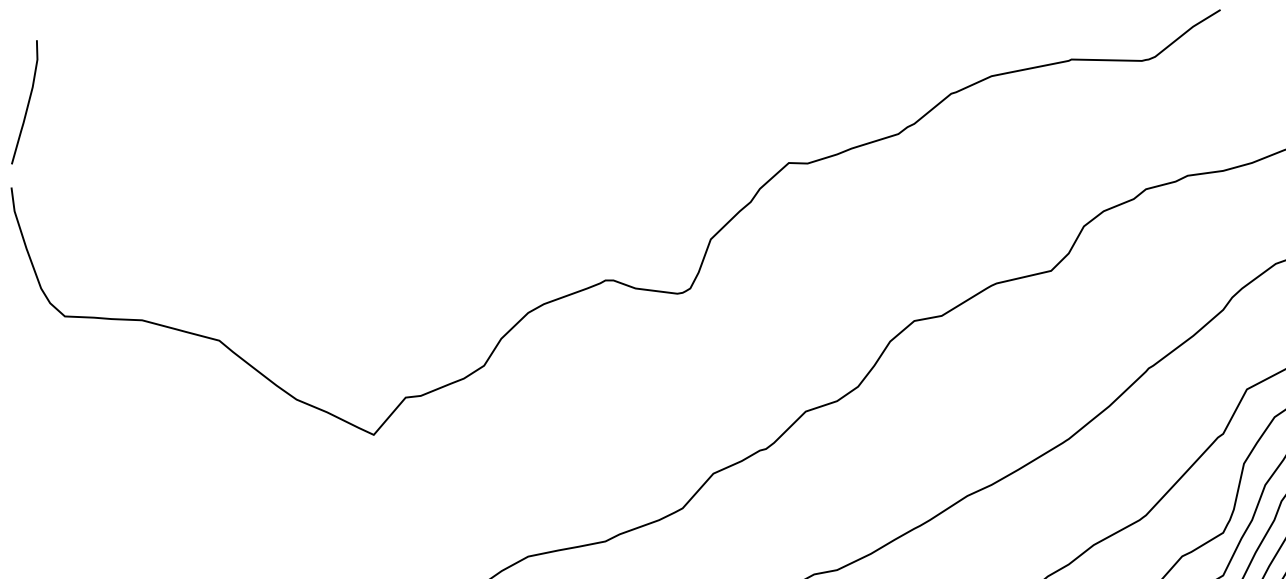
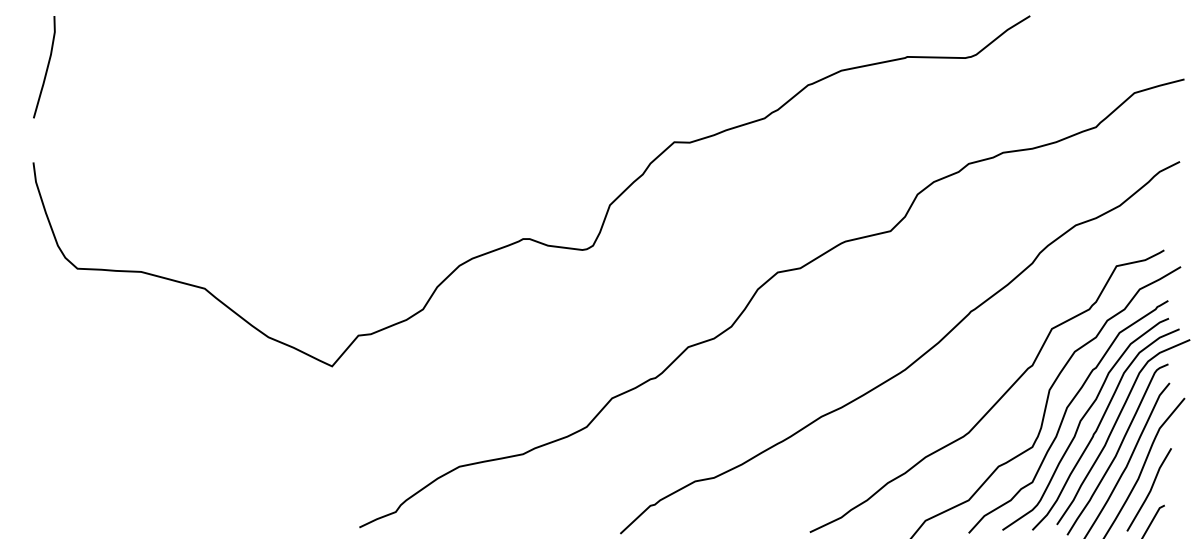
curve: (27, 102) -> (46, 67), moved

